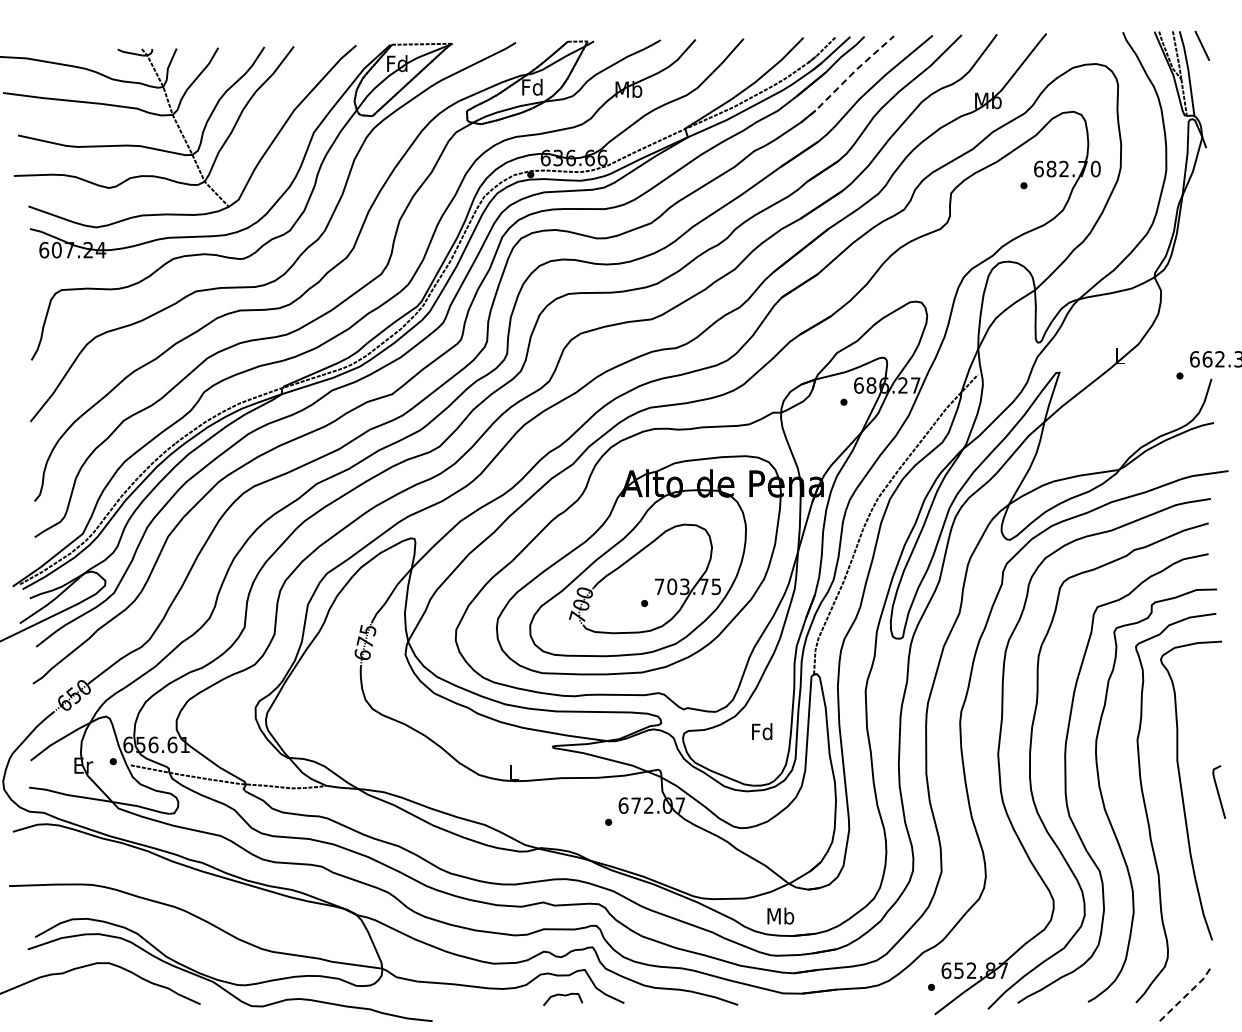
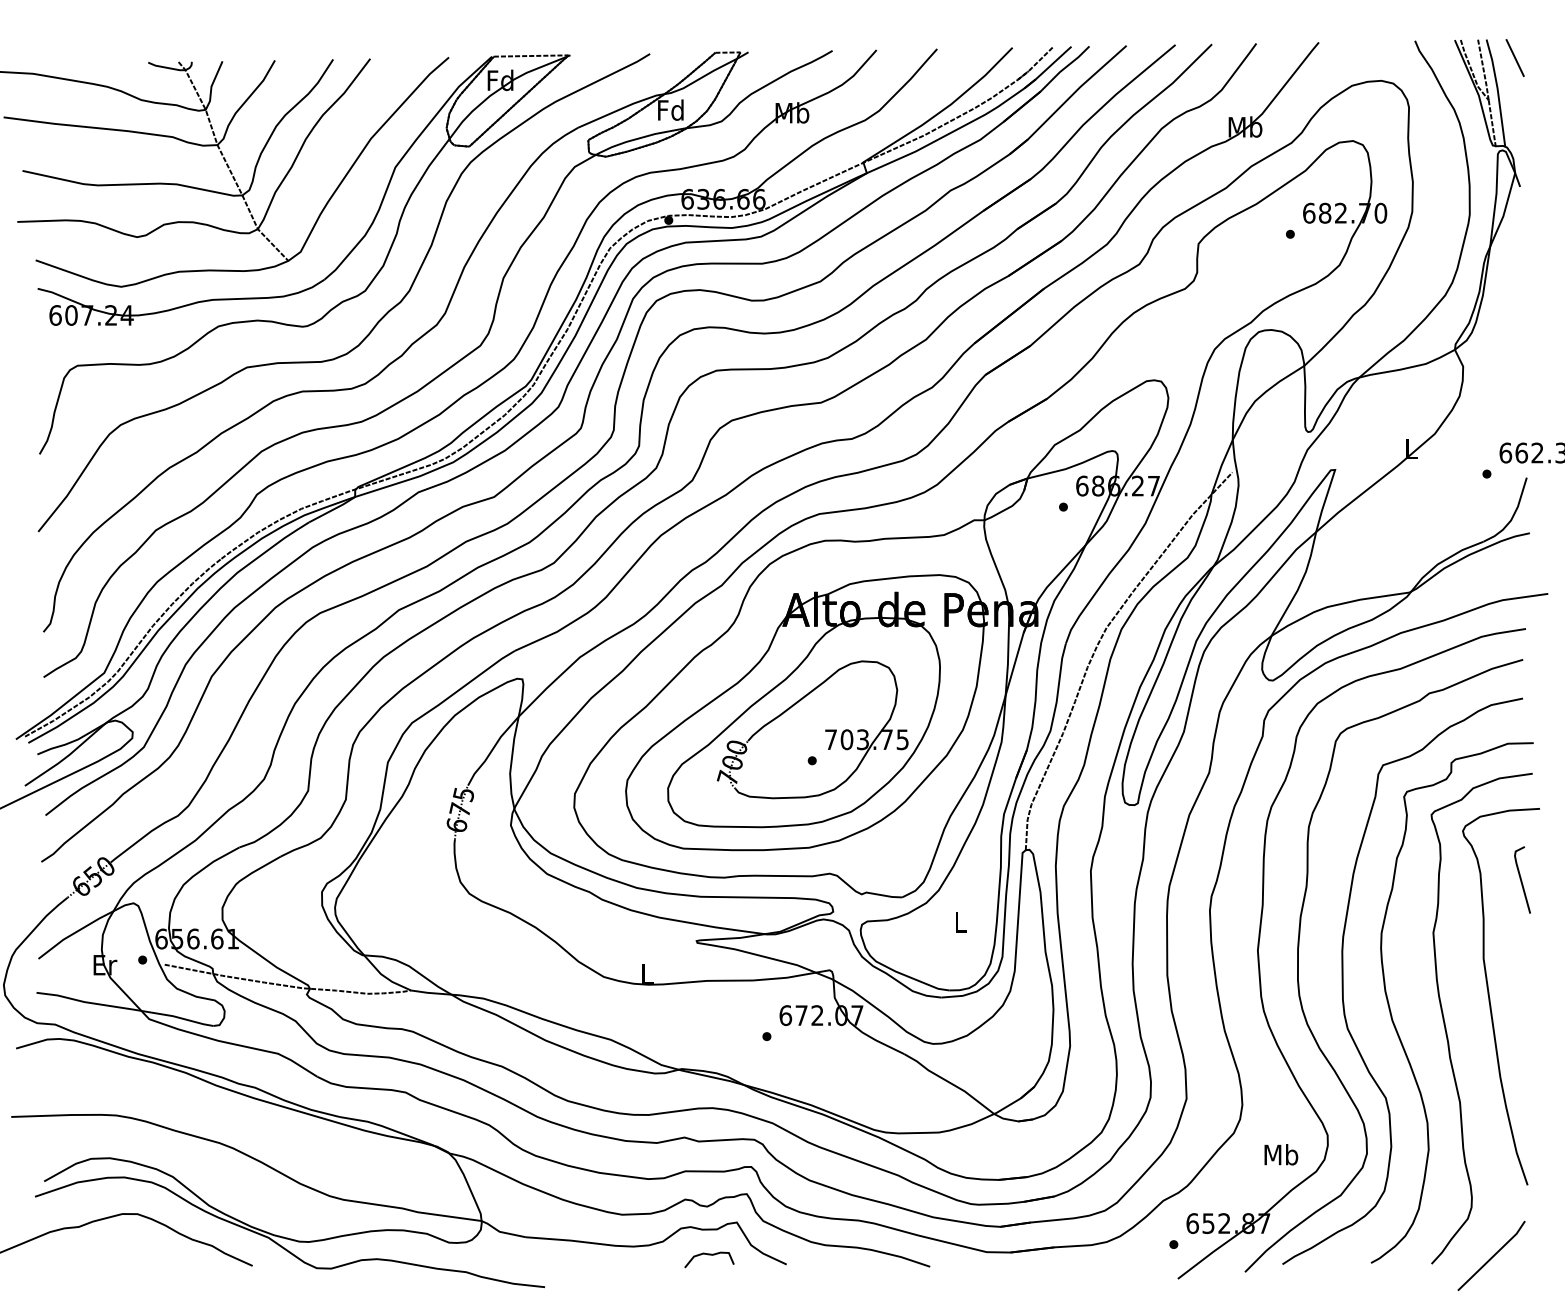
line: (847, 78) -> (1067, 99), dashed -> solid
text: (762, 731) -> (960, 922), Fd -> L
line: (1218, 791) -> (1521, 879), moved
text: (780, 915) -> (1280, 1153), moved
line: (1184, 996) -> (1492, 1256), dashed -> solid

